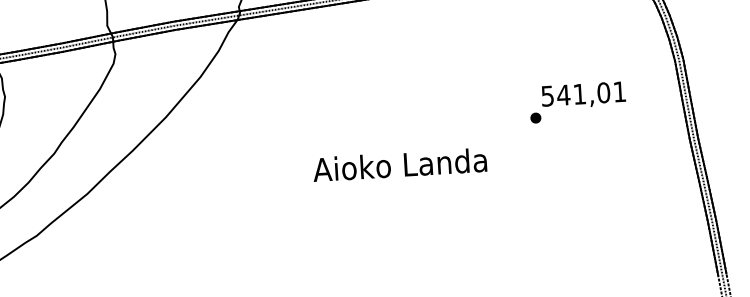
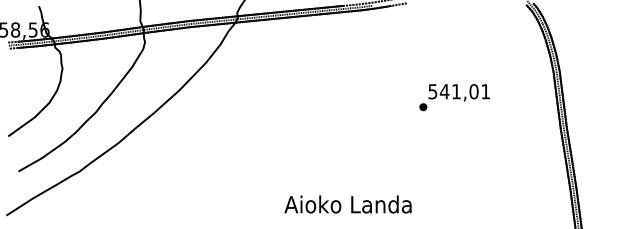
text: (577, 102) -> (454, 97), moved
text: (399, 164) -> (347, 204), moved

